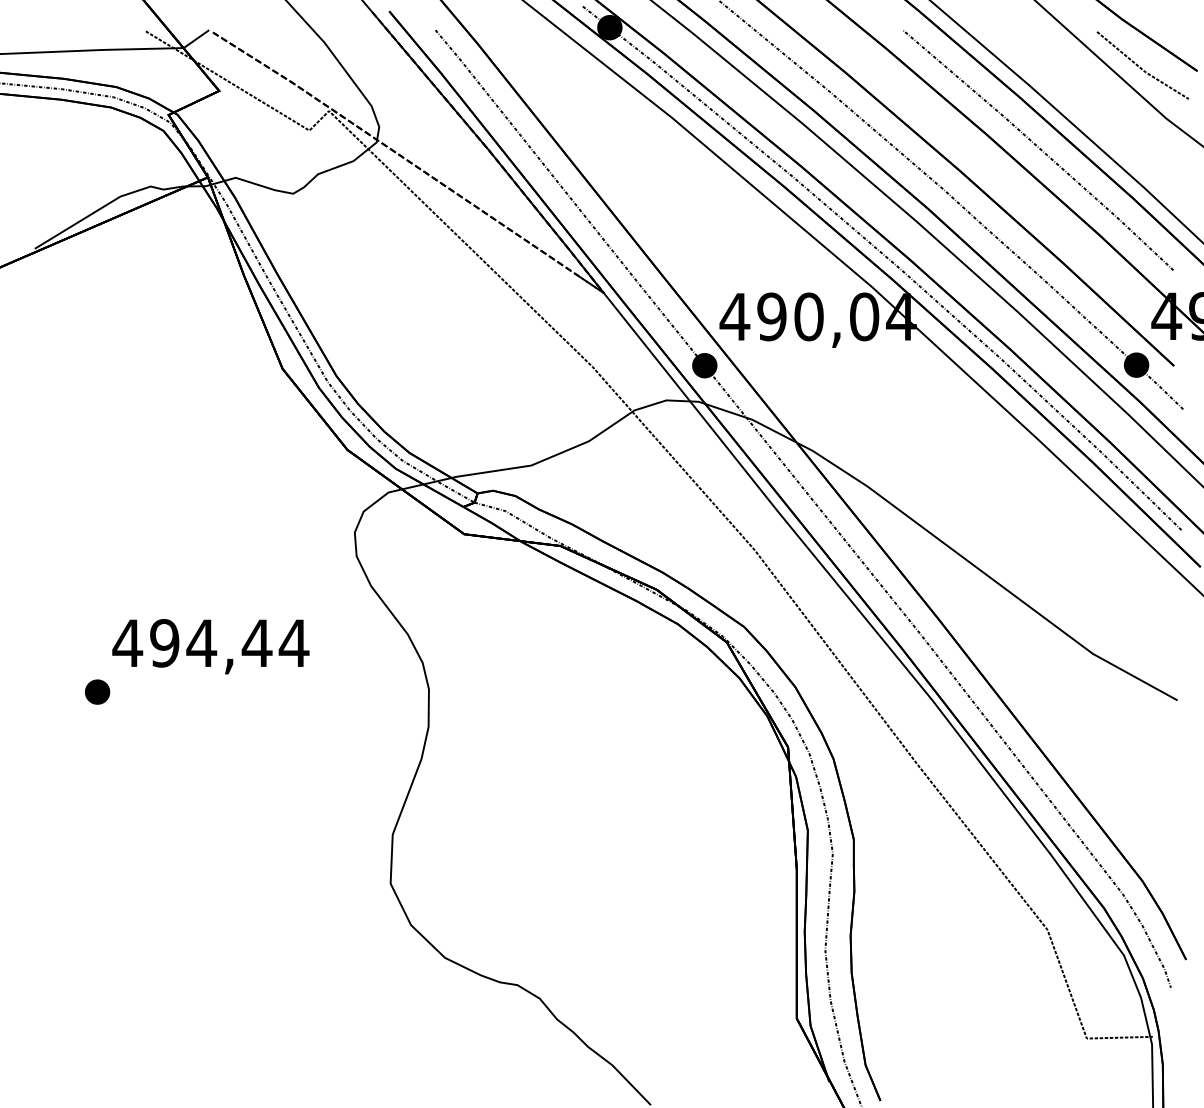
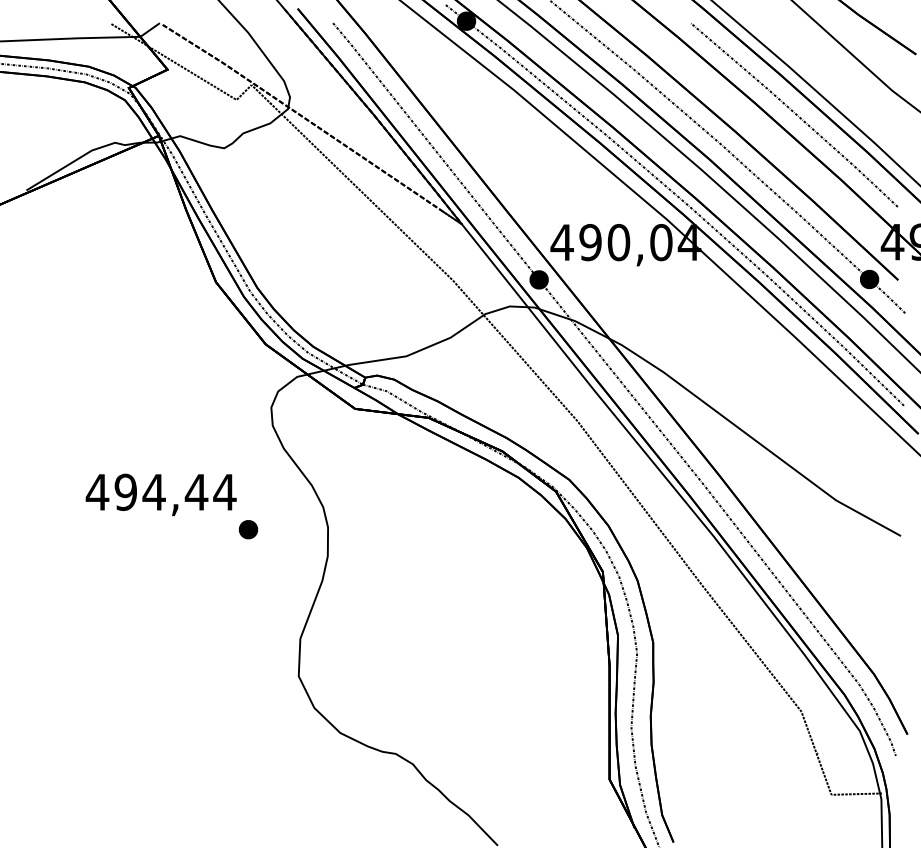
line: (1141, 67) -> (873, 51), removed
part: (97, 691) -> (248, 529), moved

